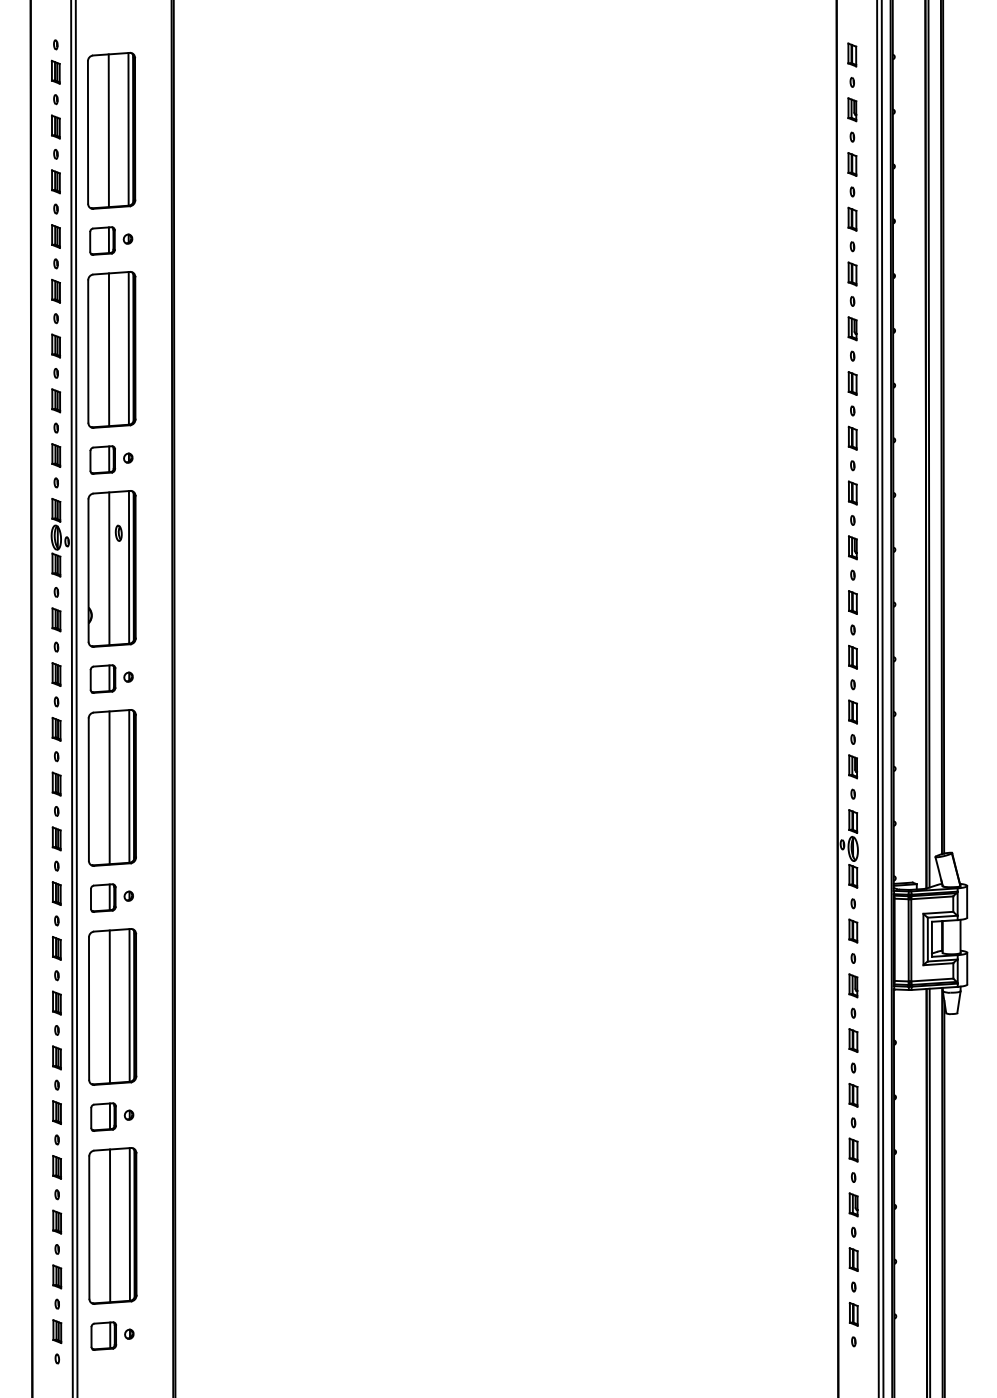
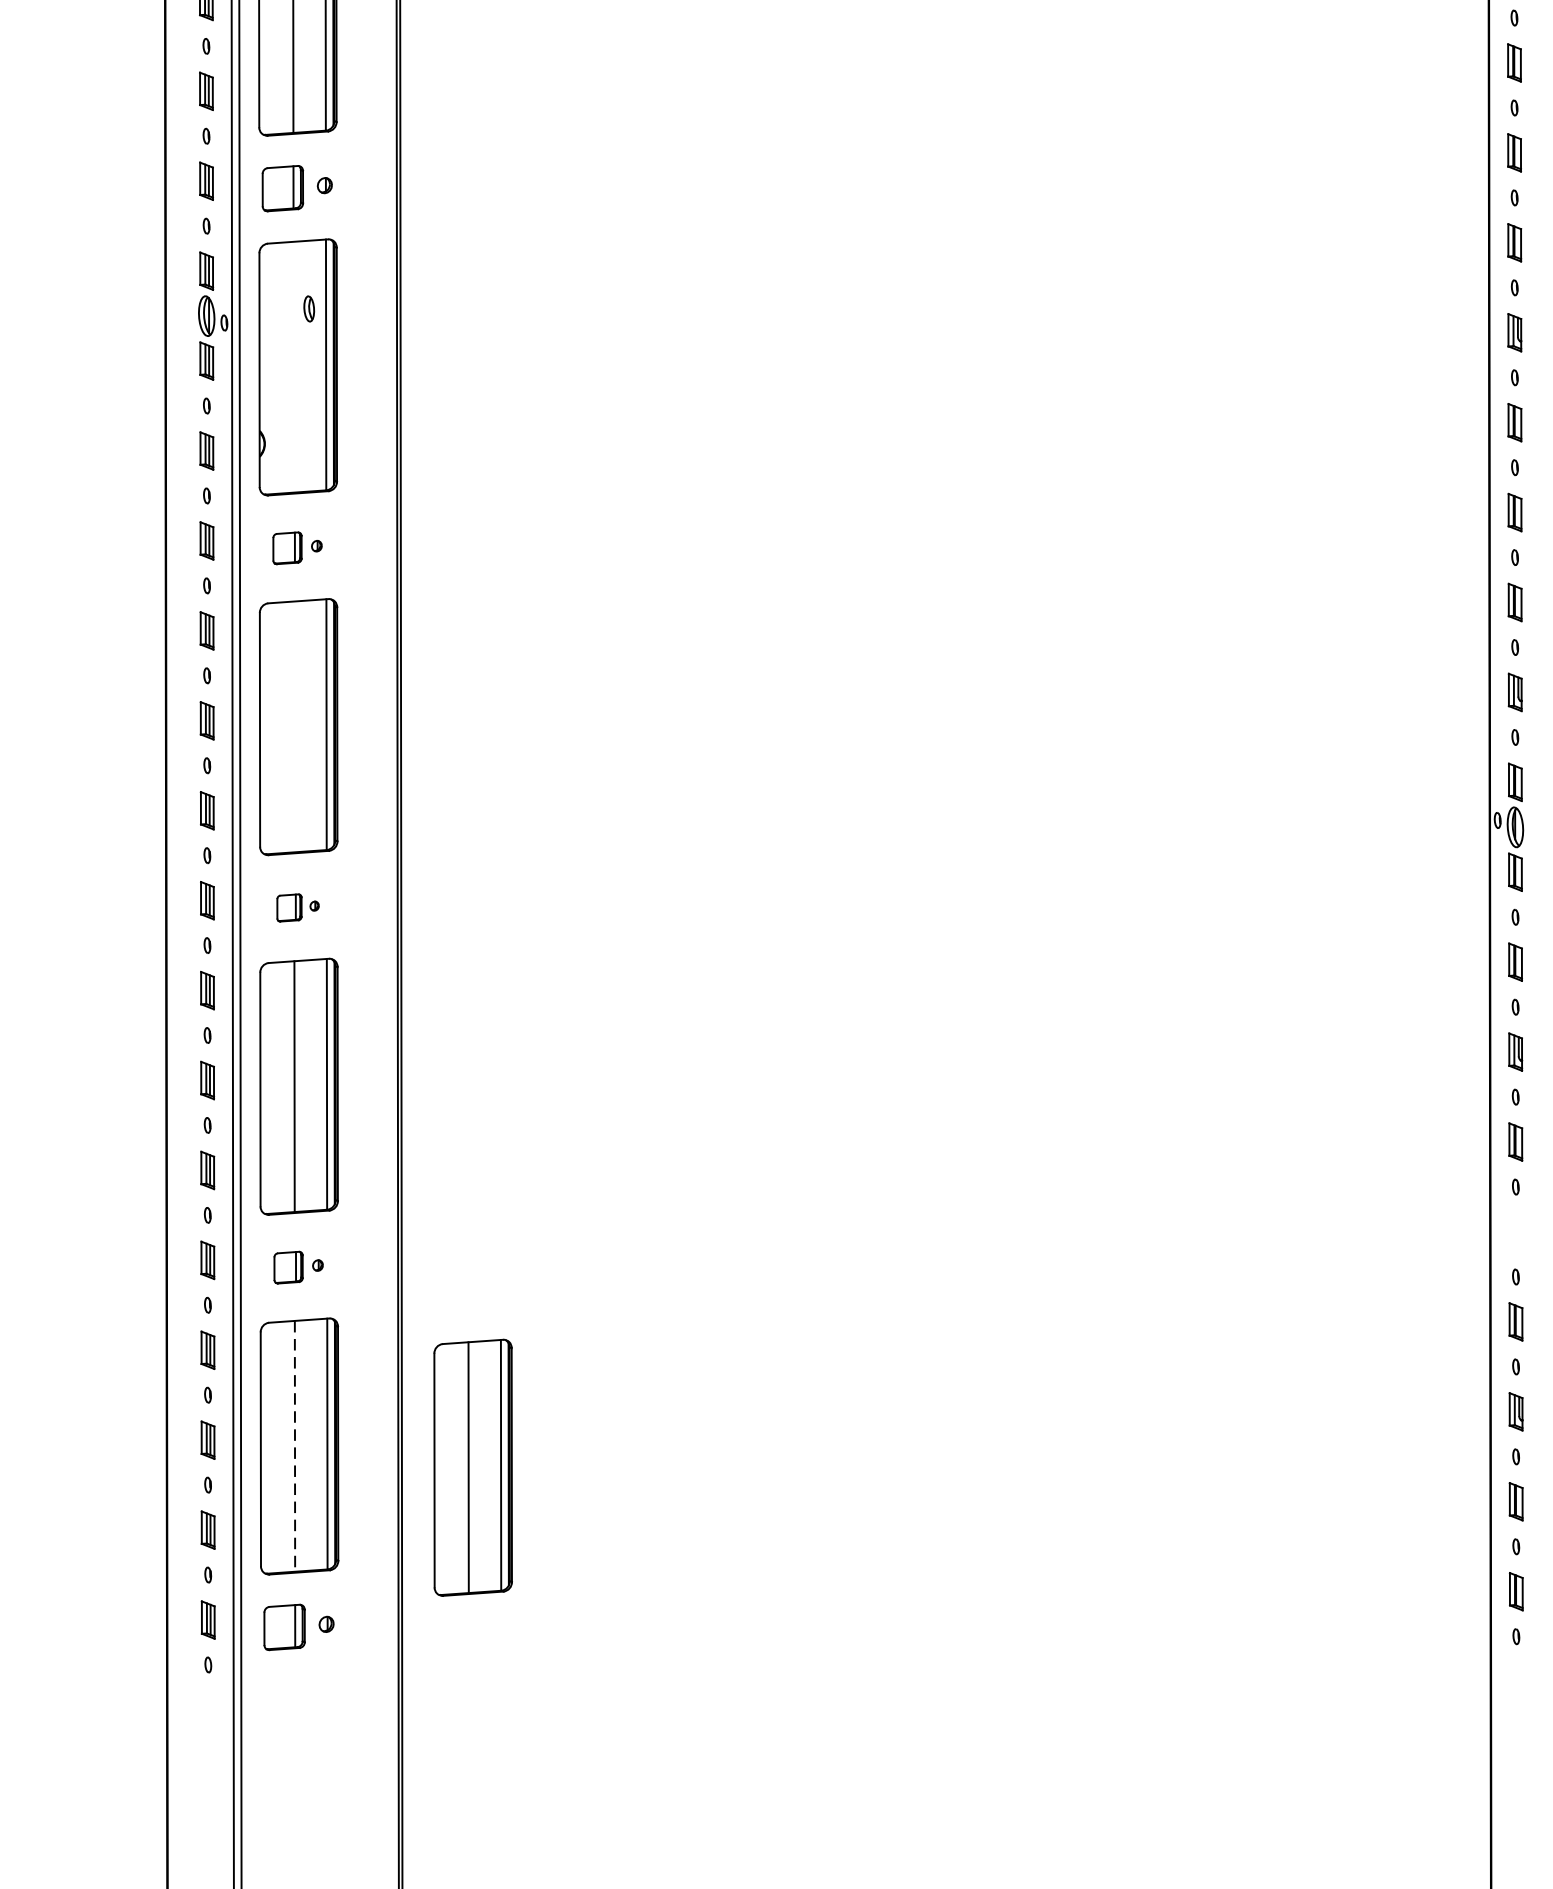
line: (109, 568) -> (293, 366), removed
part: (111, 678) -> (297, 547), size x0.7
line: (109, 787) -> (293, 726), removed
part: (111, 897) -> (297, 907), size x0.6
part: (853, 1095) -> (1515, 1232), removed
part: (112, 1116) -> (298, 1266), size x0.7
line: (110, 1226) -> (295, 1447), solid -> dashed
part: (218, 1238) -> (472, 1467), added

